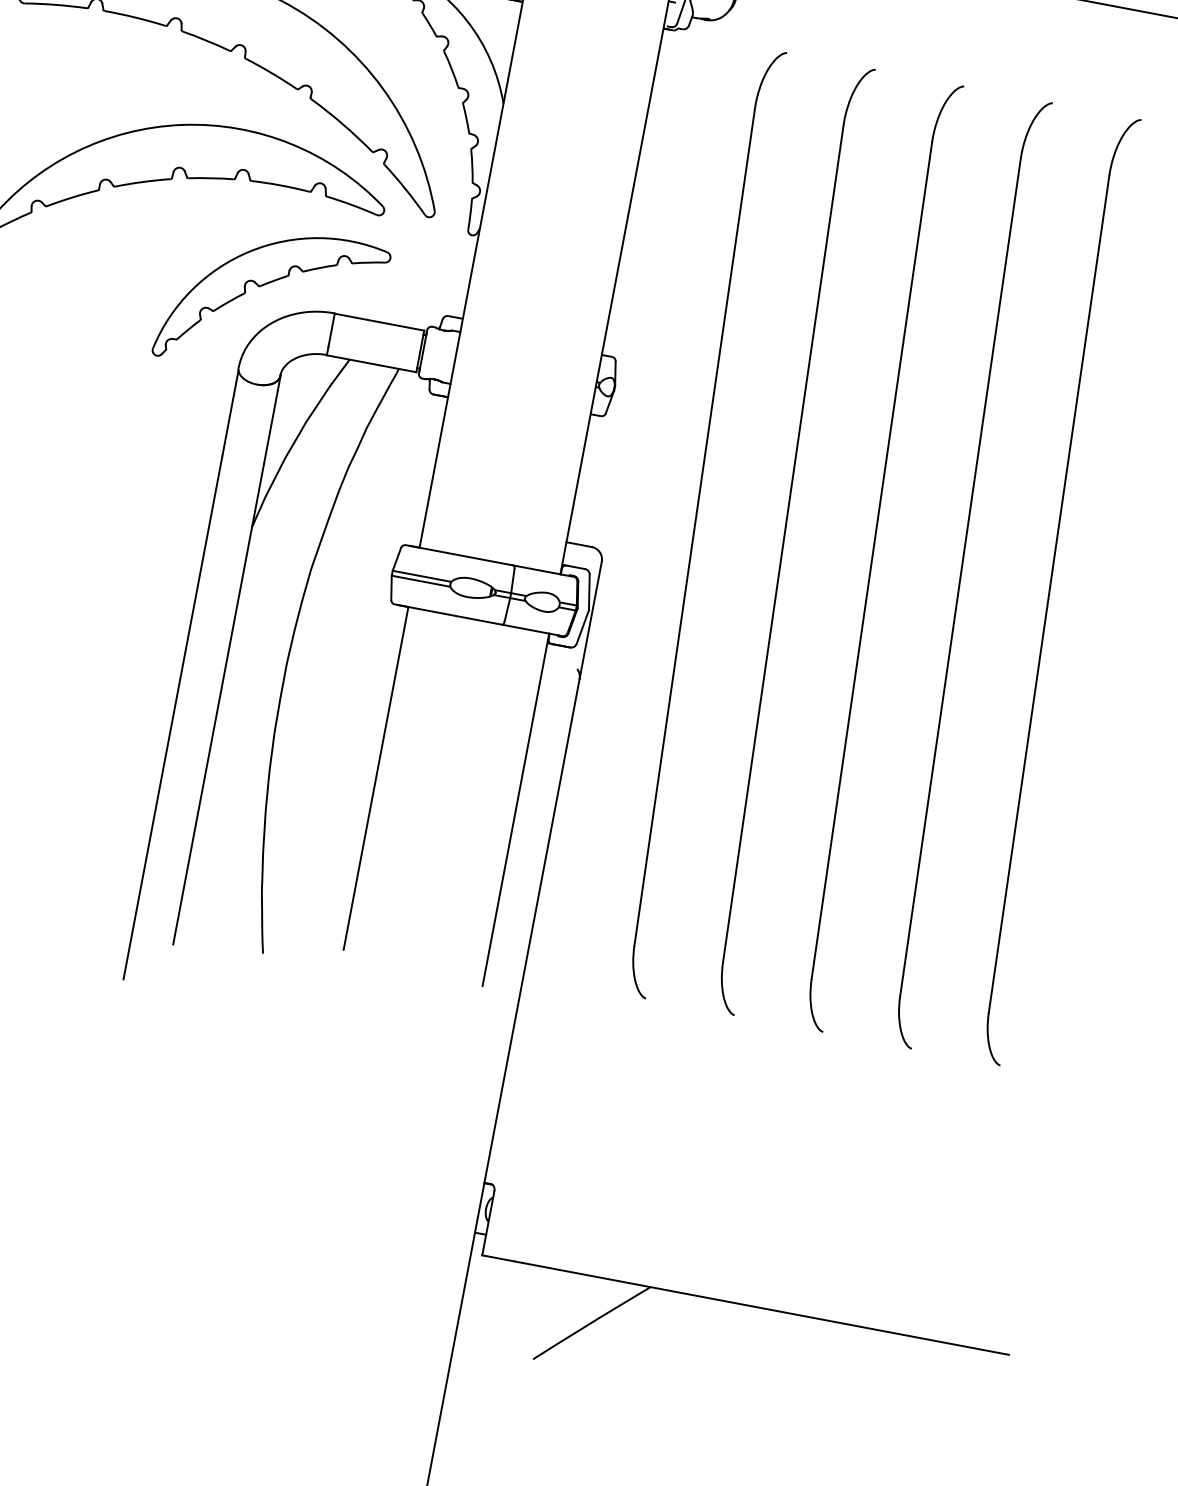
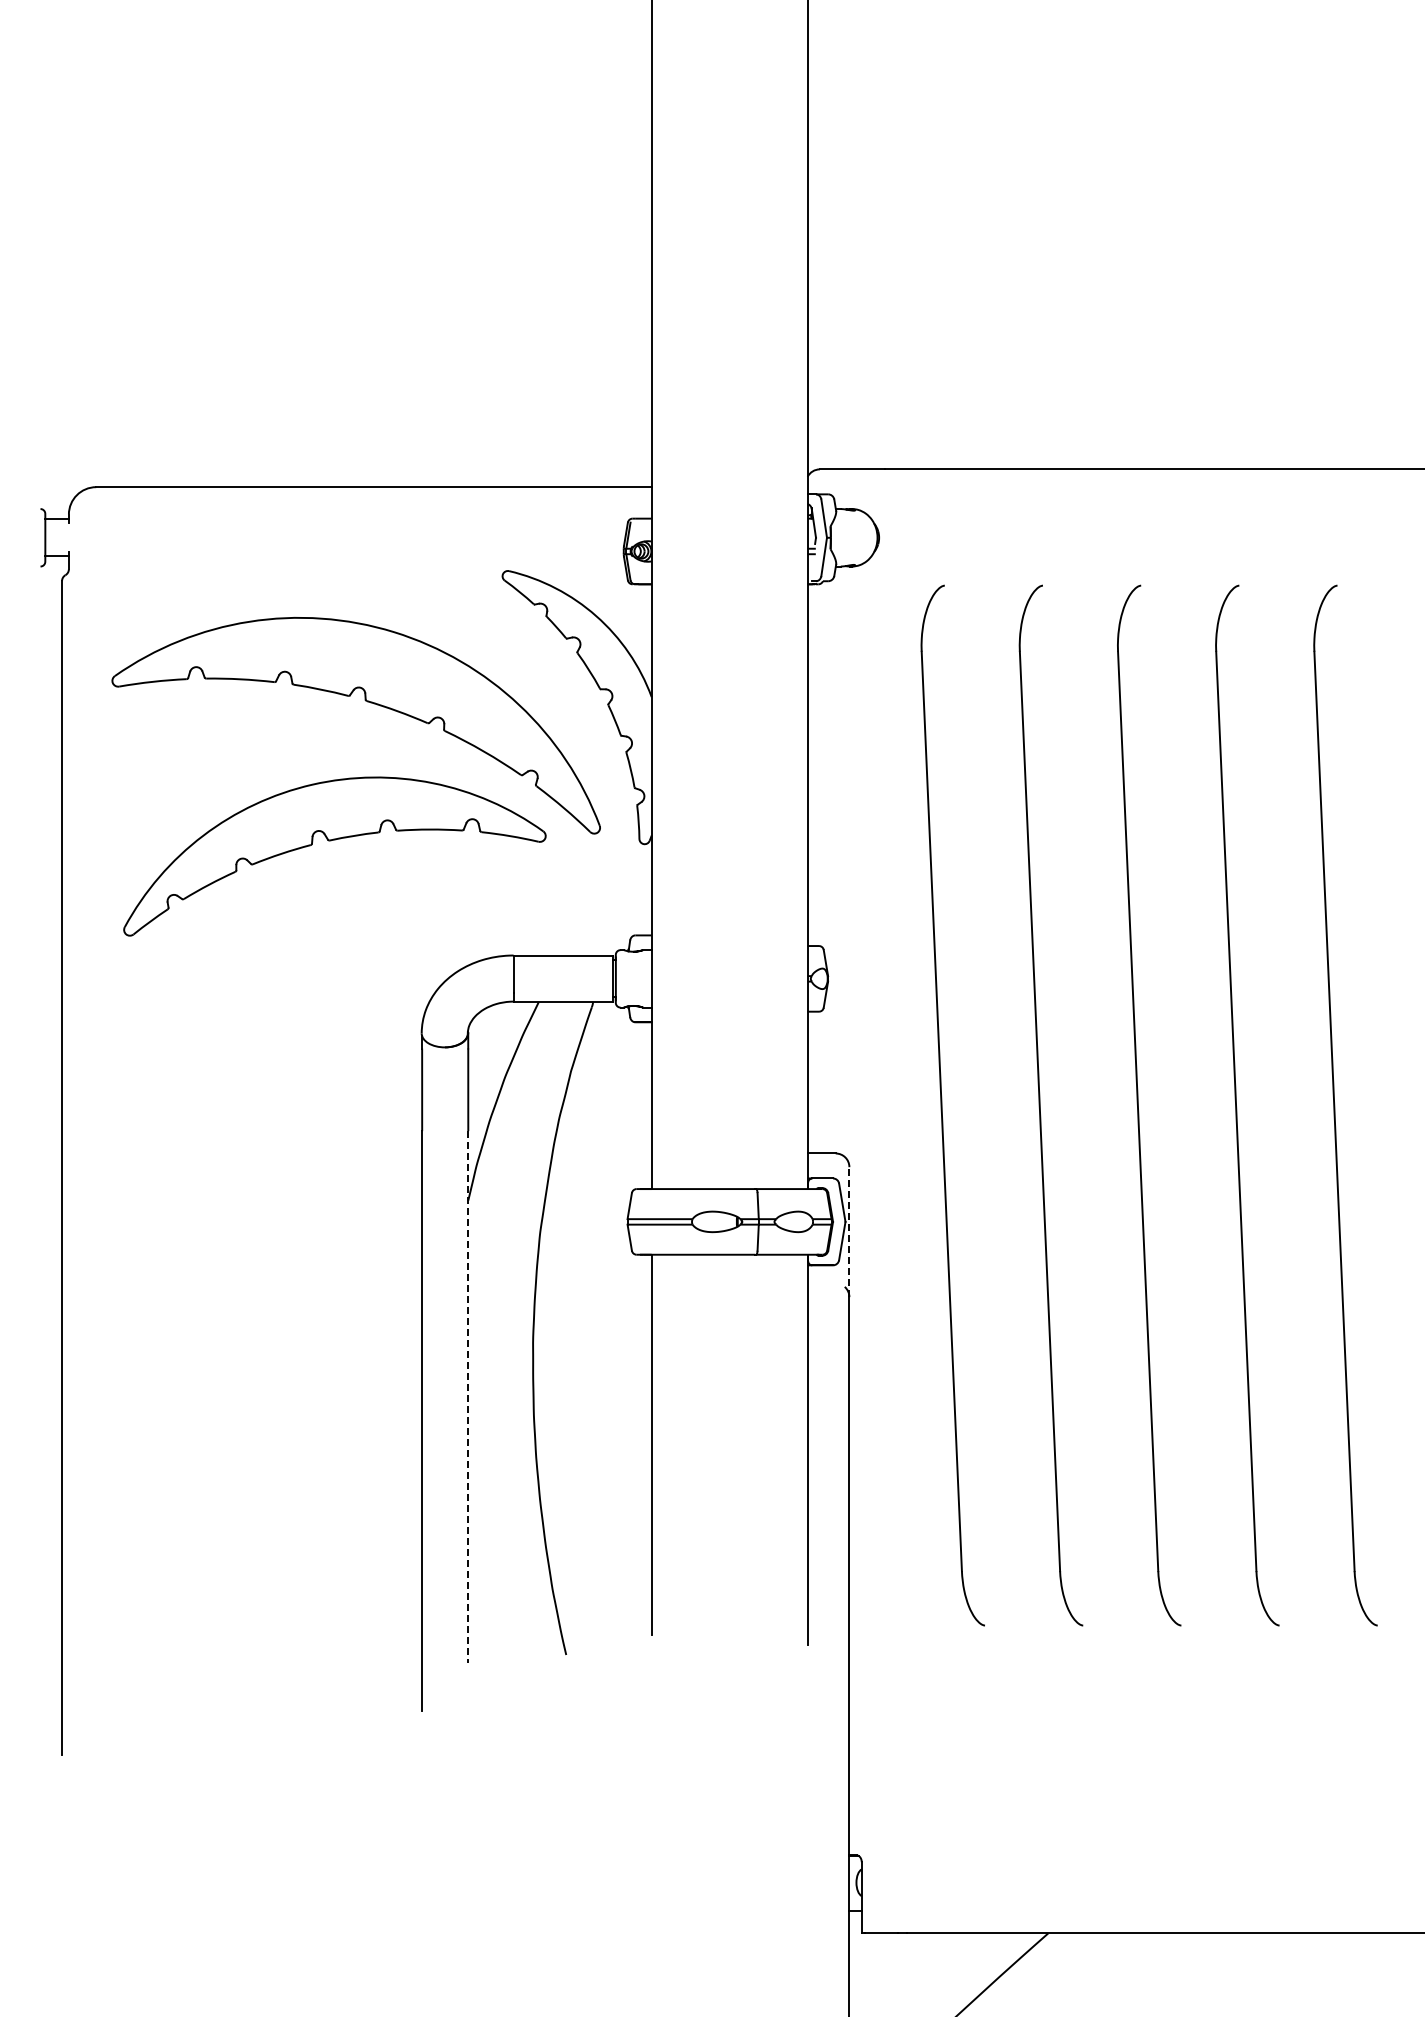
part: (265, 285) -> (433, 939), removed
line: (590, 620) -> (849, 1232), solid -> dashed
line: (218, 704) -> (468, 1397), solid -> dashed

